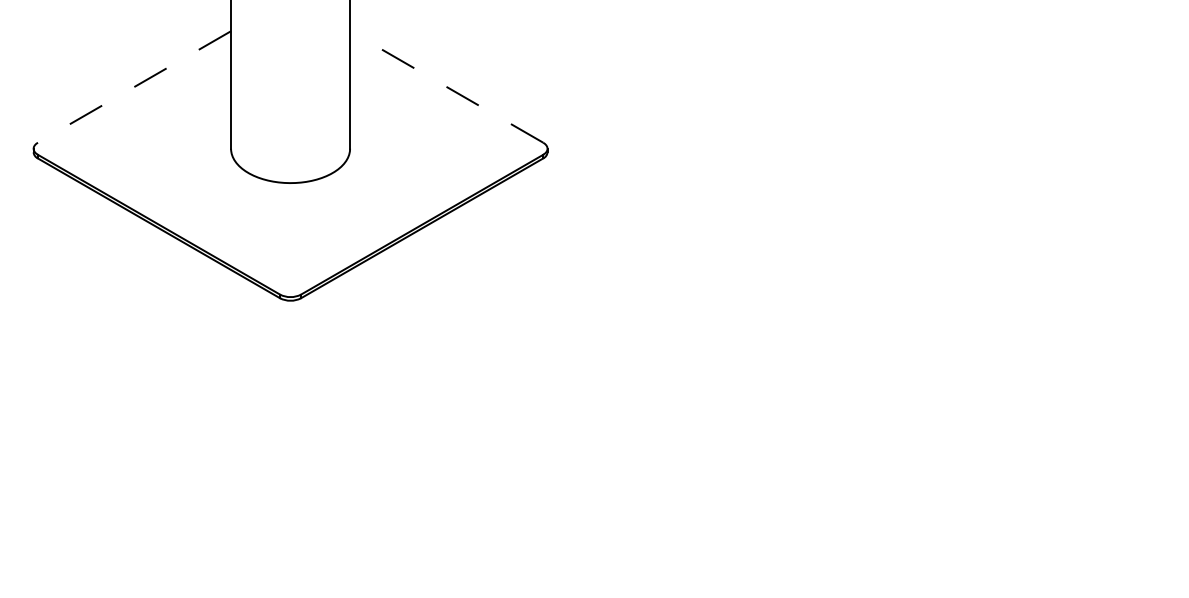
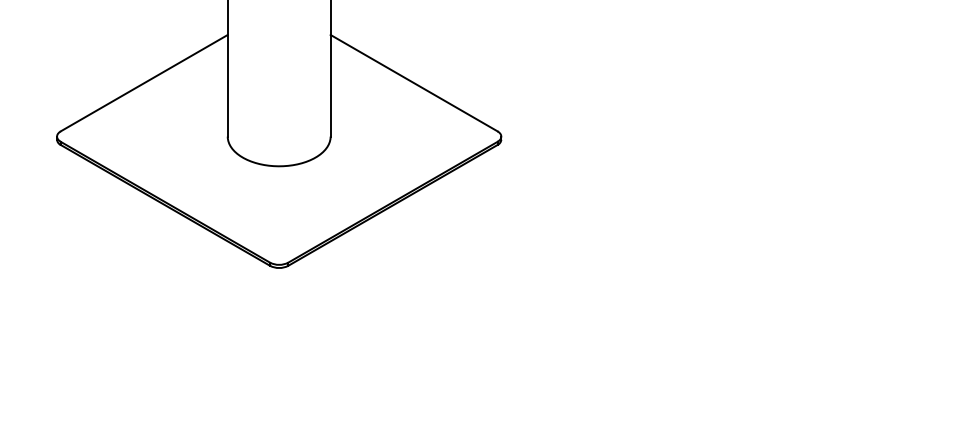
line: (446, 86) -> (413, 82), dashed -> solid
line: (134, 87) -> (144, 83), dashed -> solid

